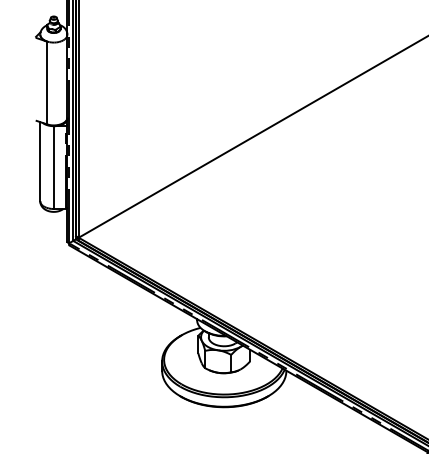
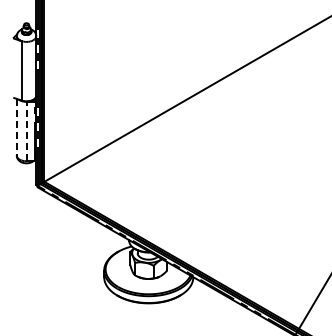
line: (39, 161) -> (16, 127), solid -> dashed
line: (53, 167) -> (26, 131), solid -> dashed

